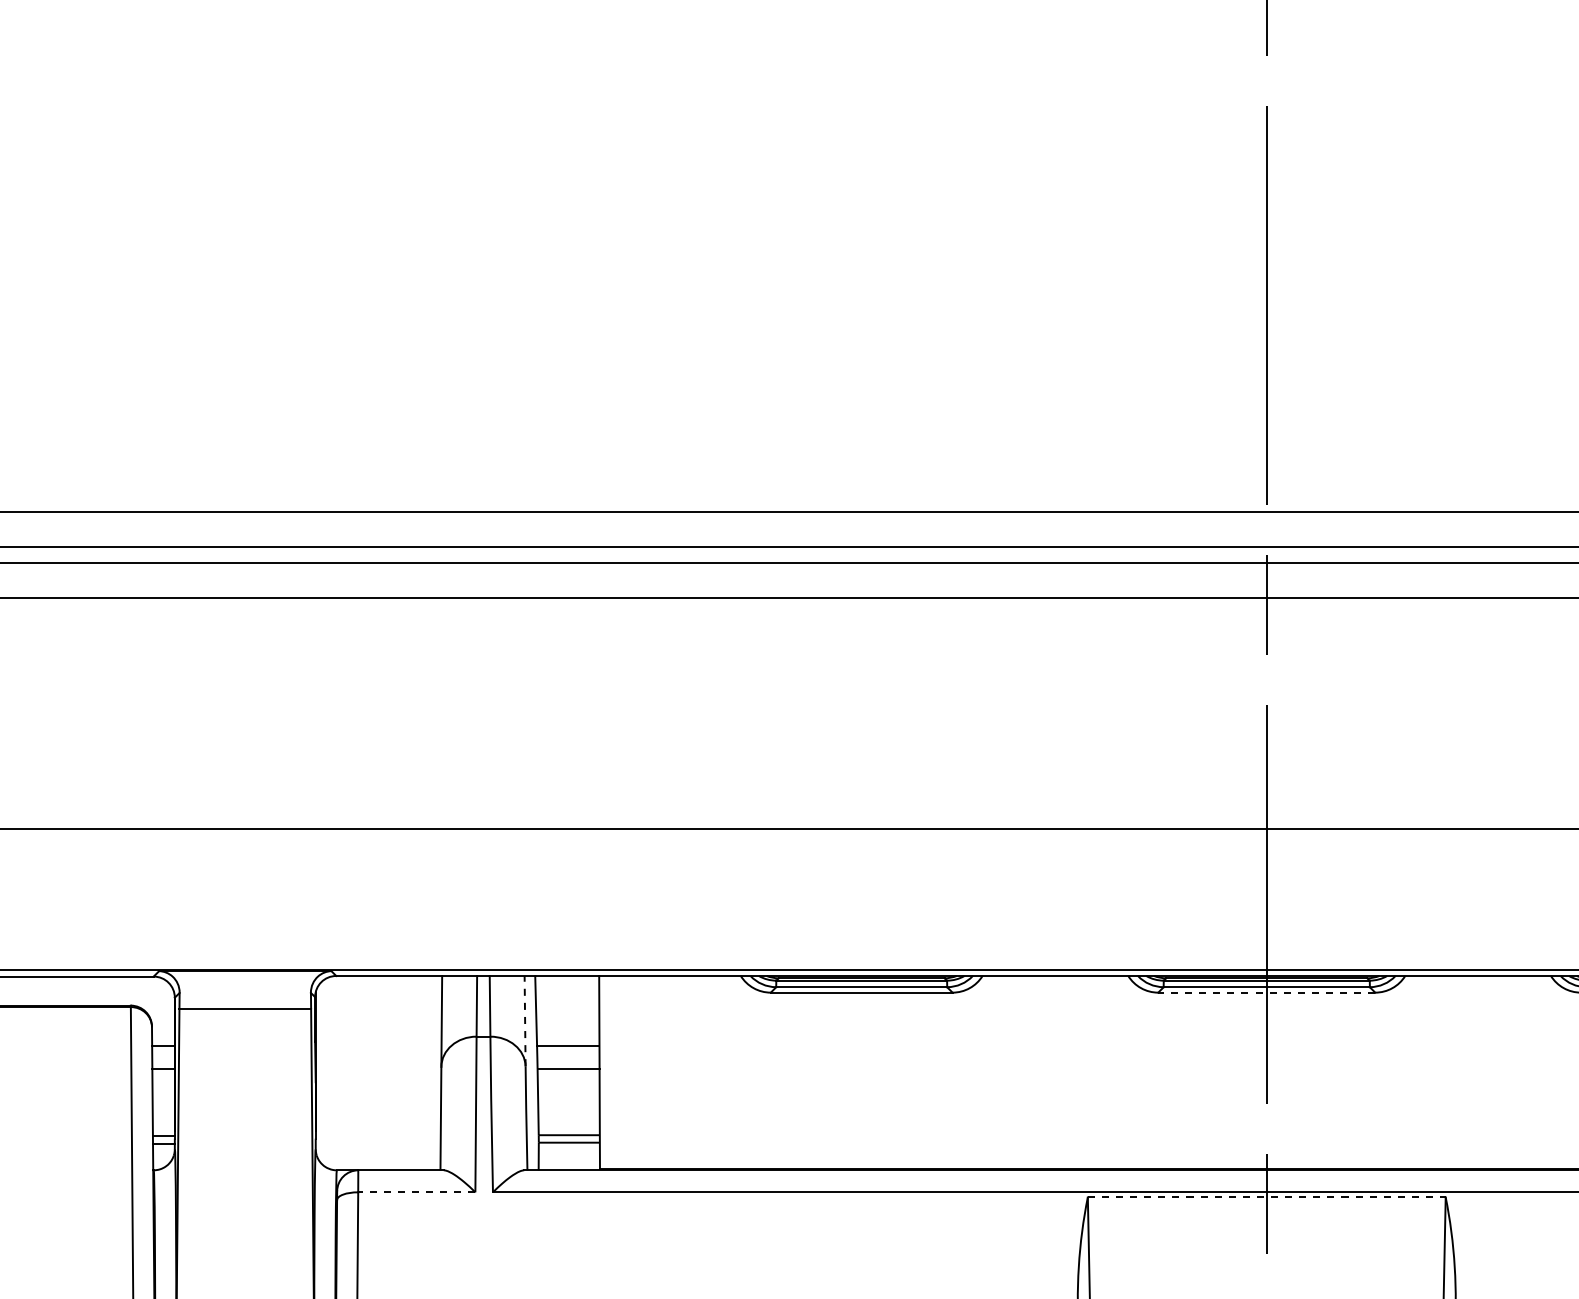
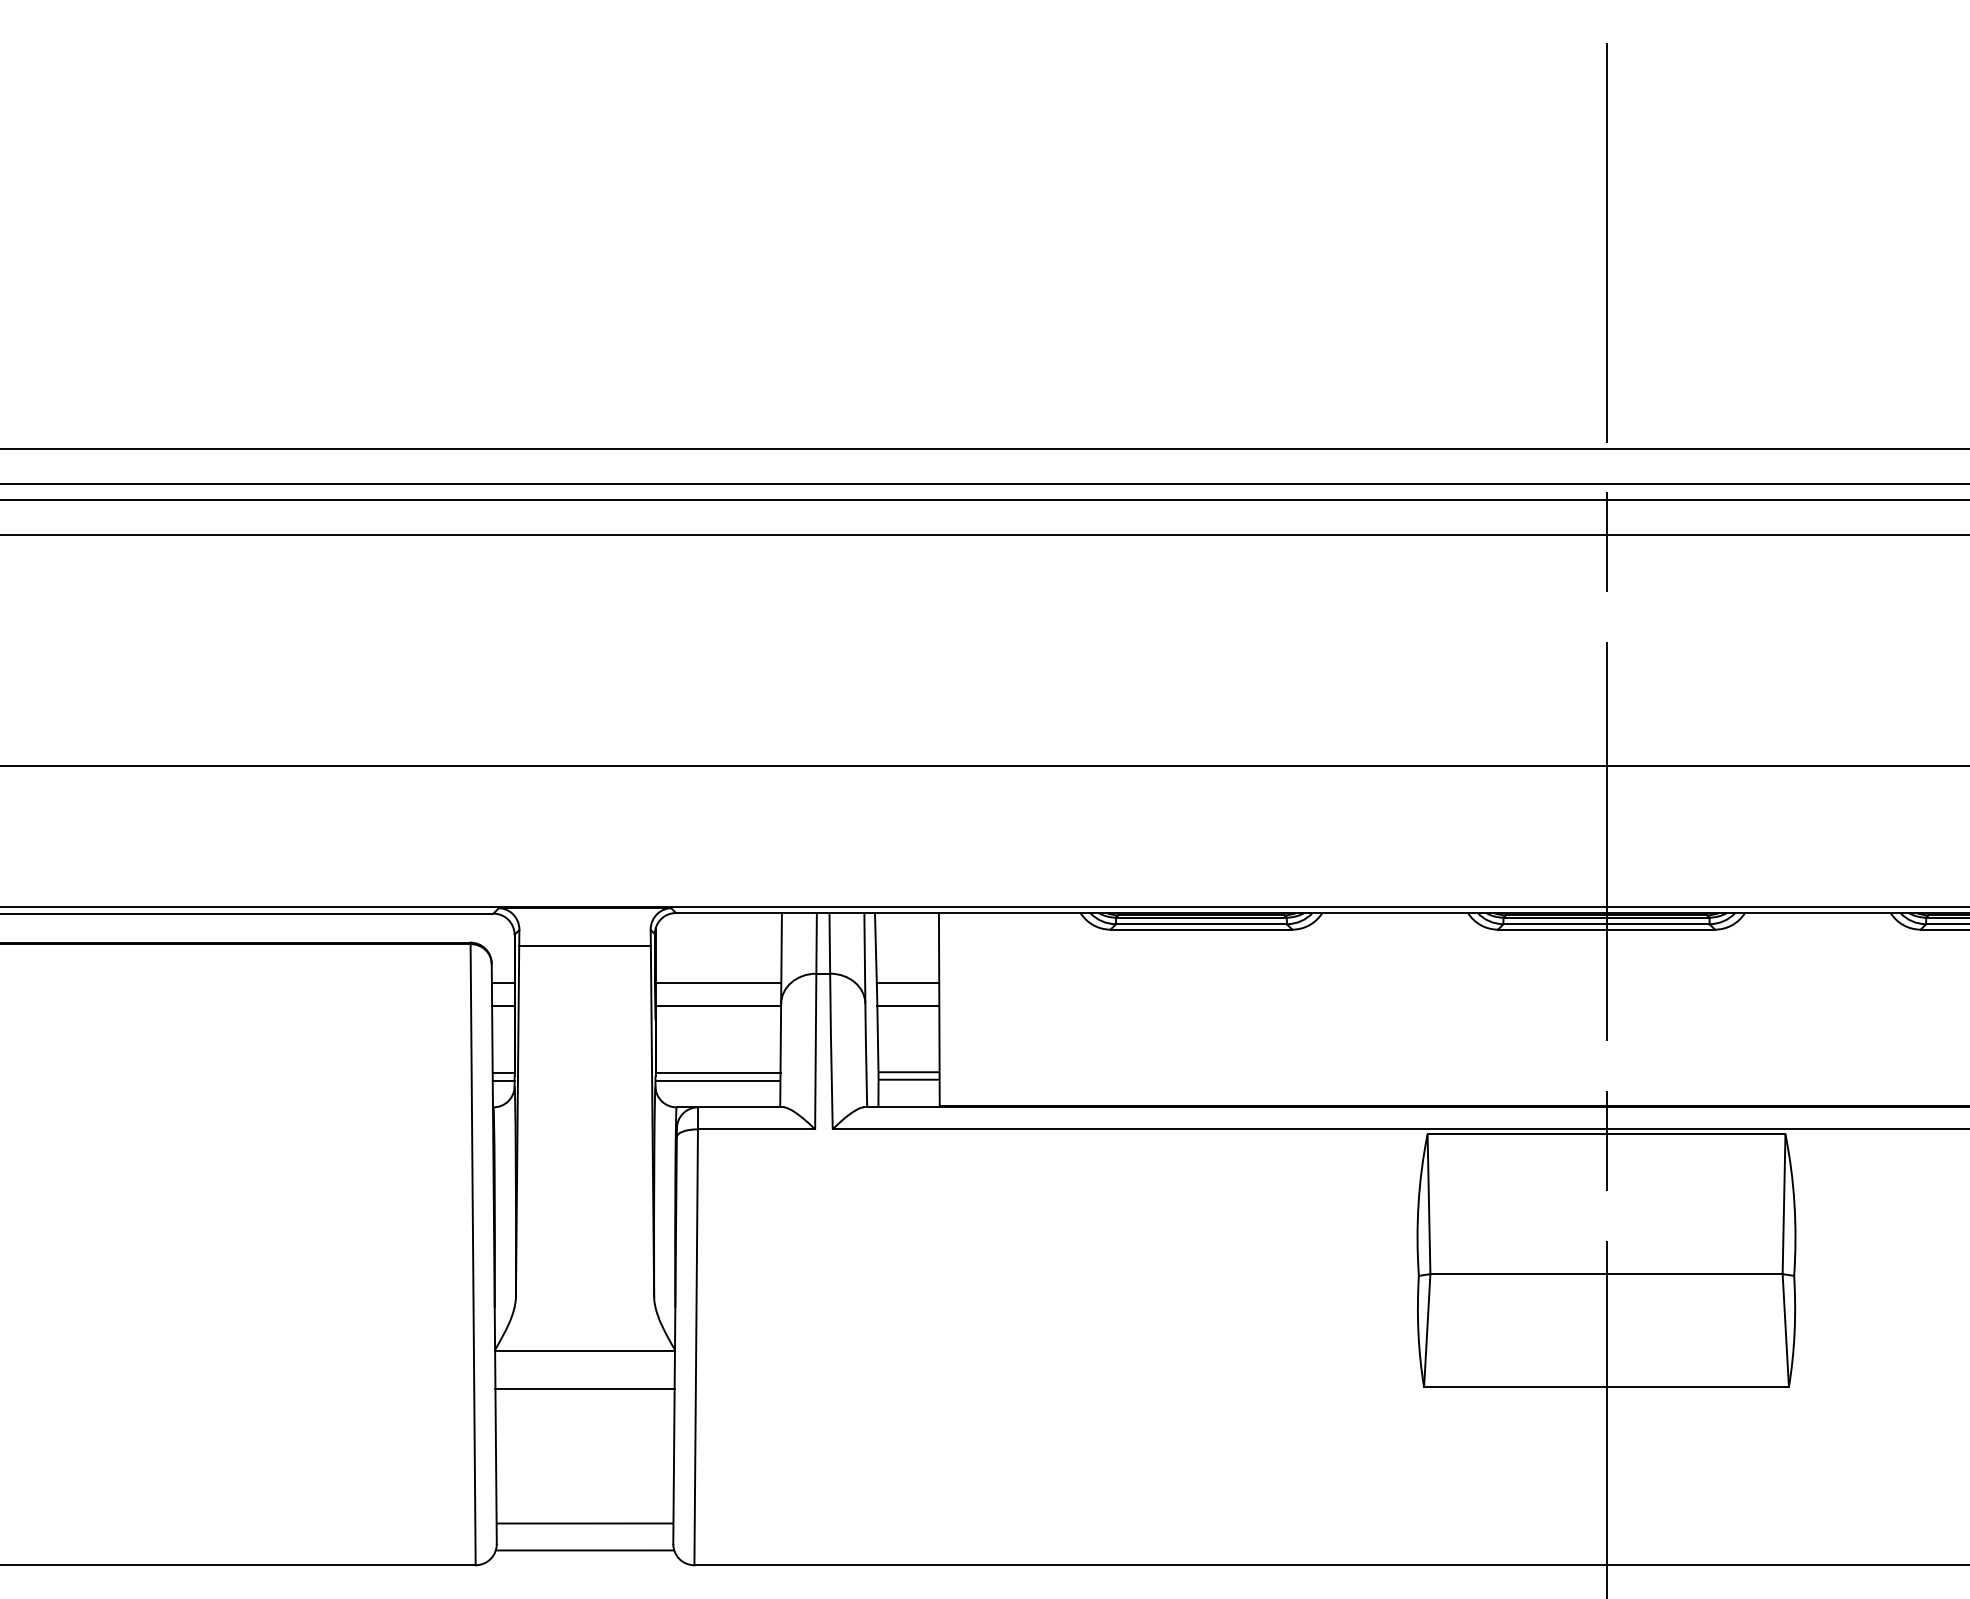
line: (1266, 992) -> (1606, 929), dashed -> solid
line: (524, 1020) -> (864, 957), dashed -> solid
line: (378, 1045) -> (718, 982), added
line: (378, 1069) -> (718, 1006), added
line: (377, 1136) -> (717, 1073), added
line: (377, 1143) -> (717, 1080), added
line: (416, 1192) -> (756, 1129), dashed -> solid
line: (1266, 1197) -> (1606, 1134), dashed -> solid

